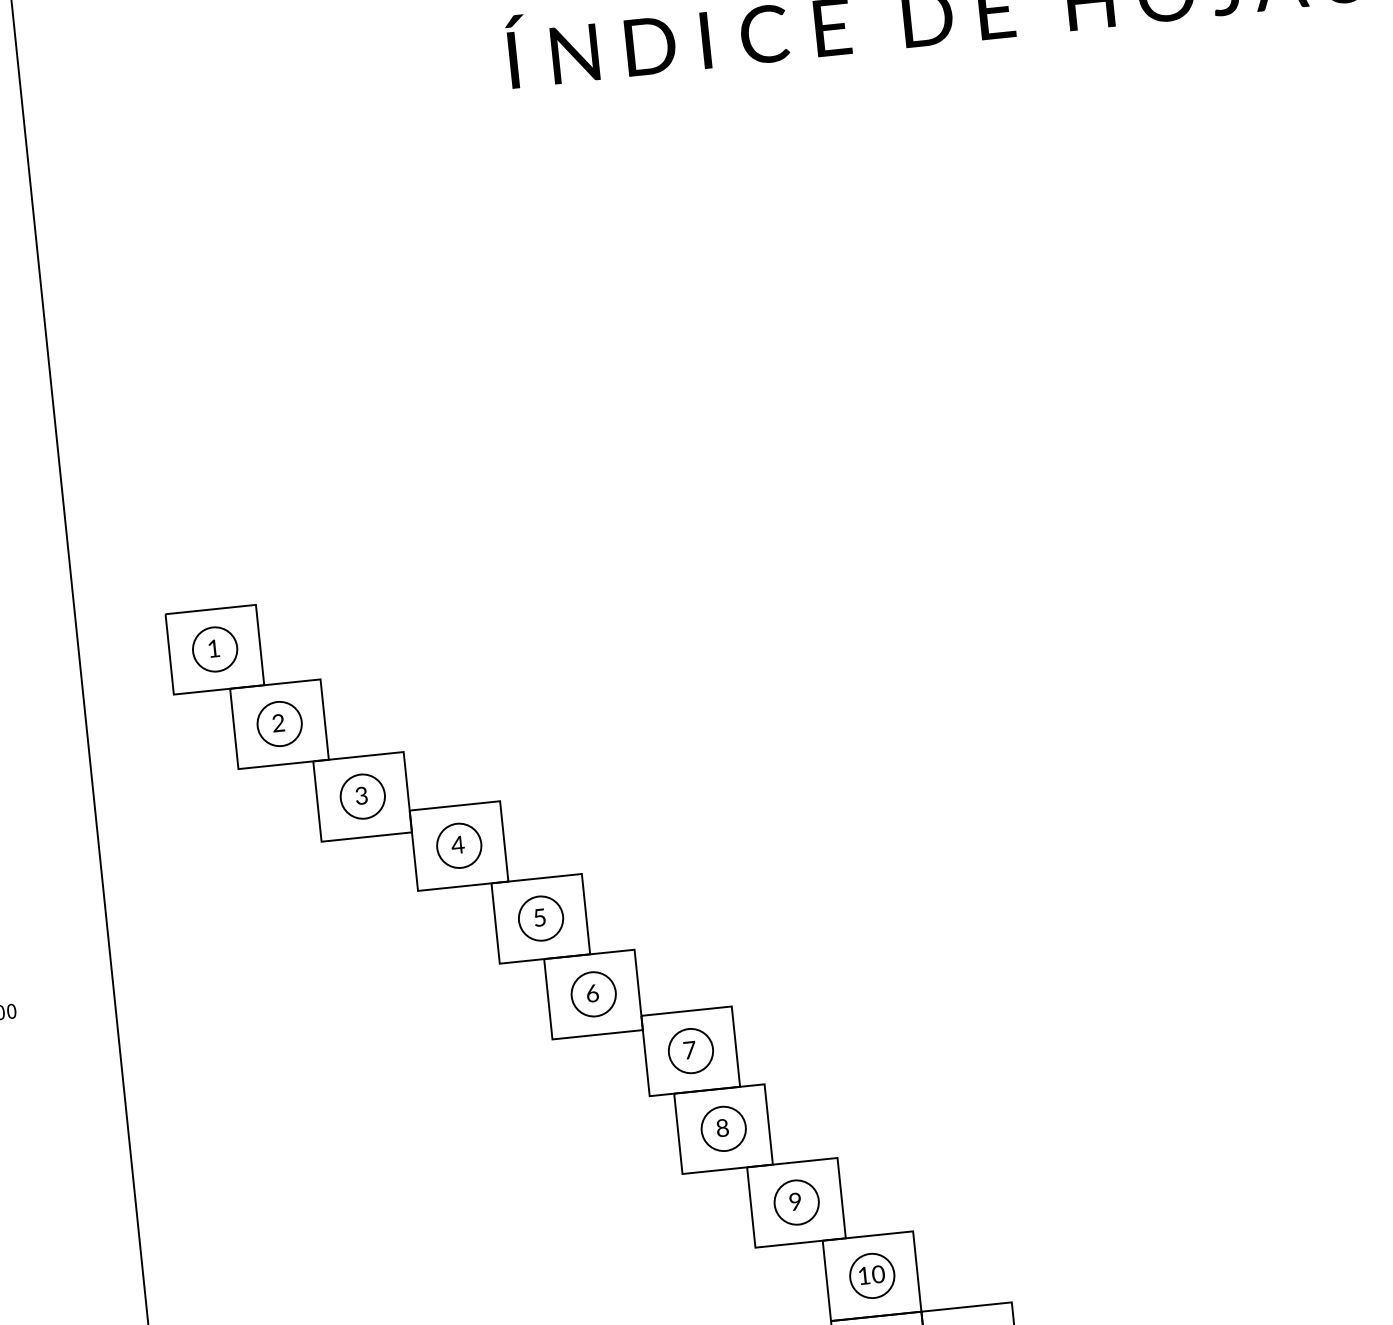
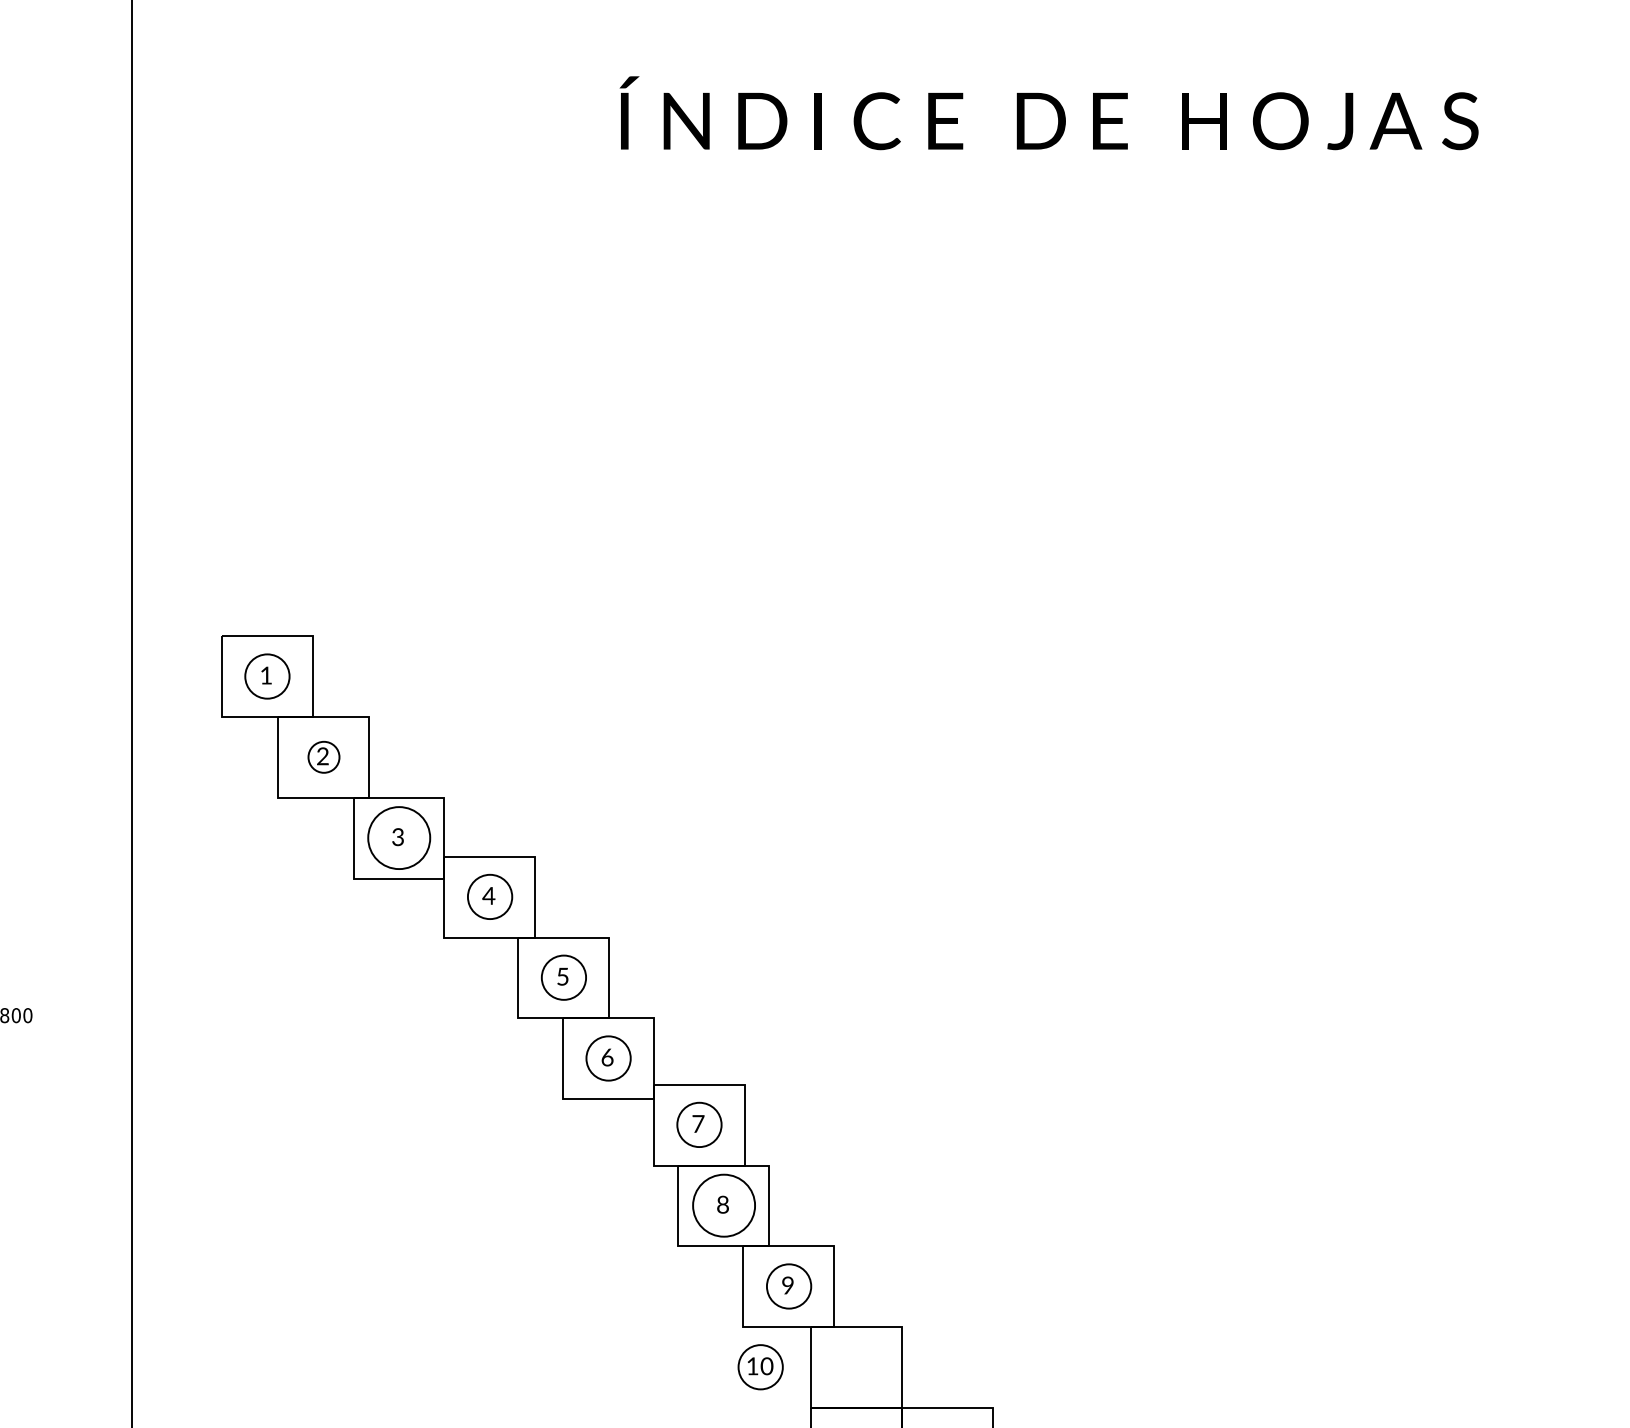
circle: (279, 724) -> (323, 757), size x0.7
circle: (363, 796) -> (399, 837), size x1.4
circle: (723, 1128) -> (723, 1205), size x1.4
part: (872, 1276) -> (760, 1367), moved

